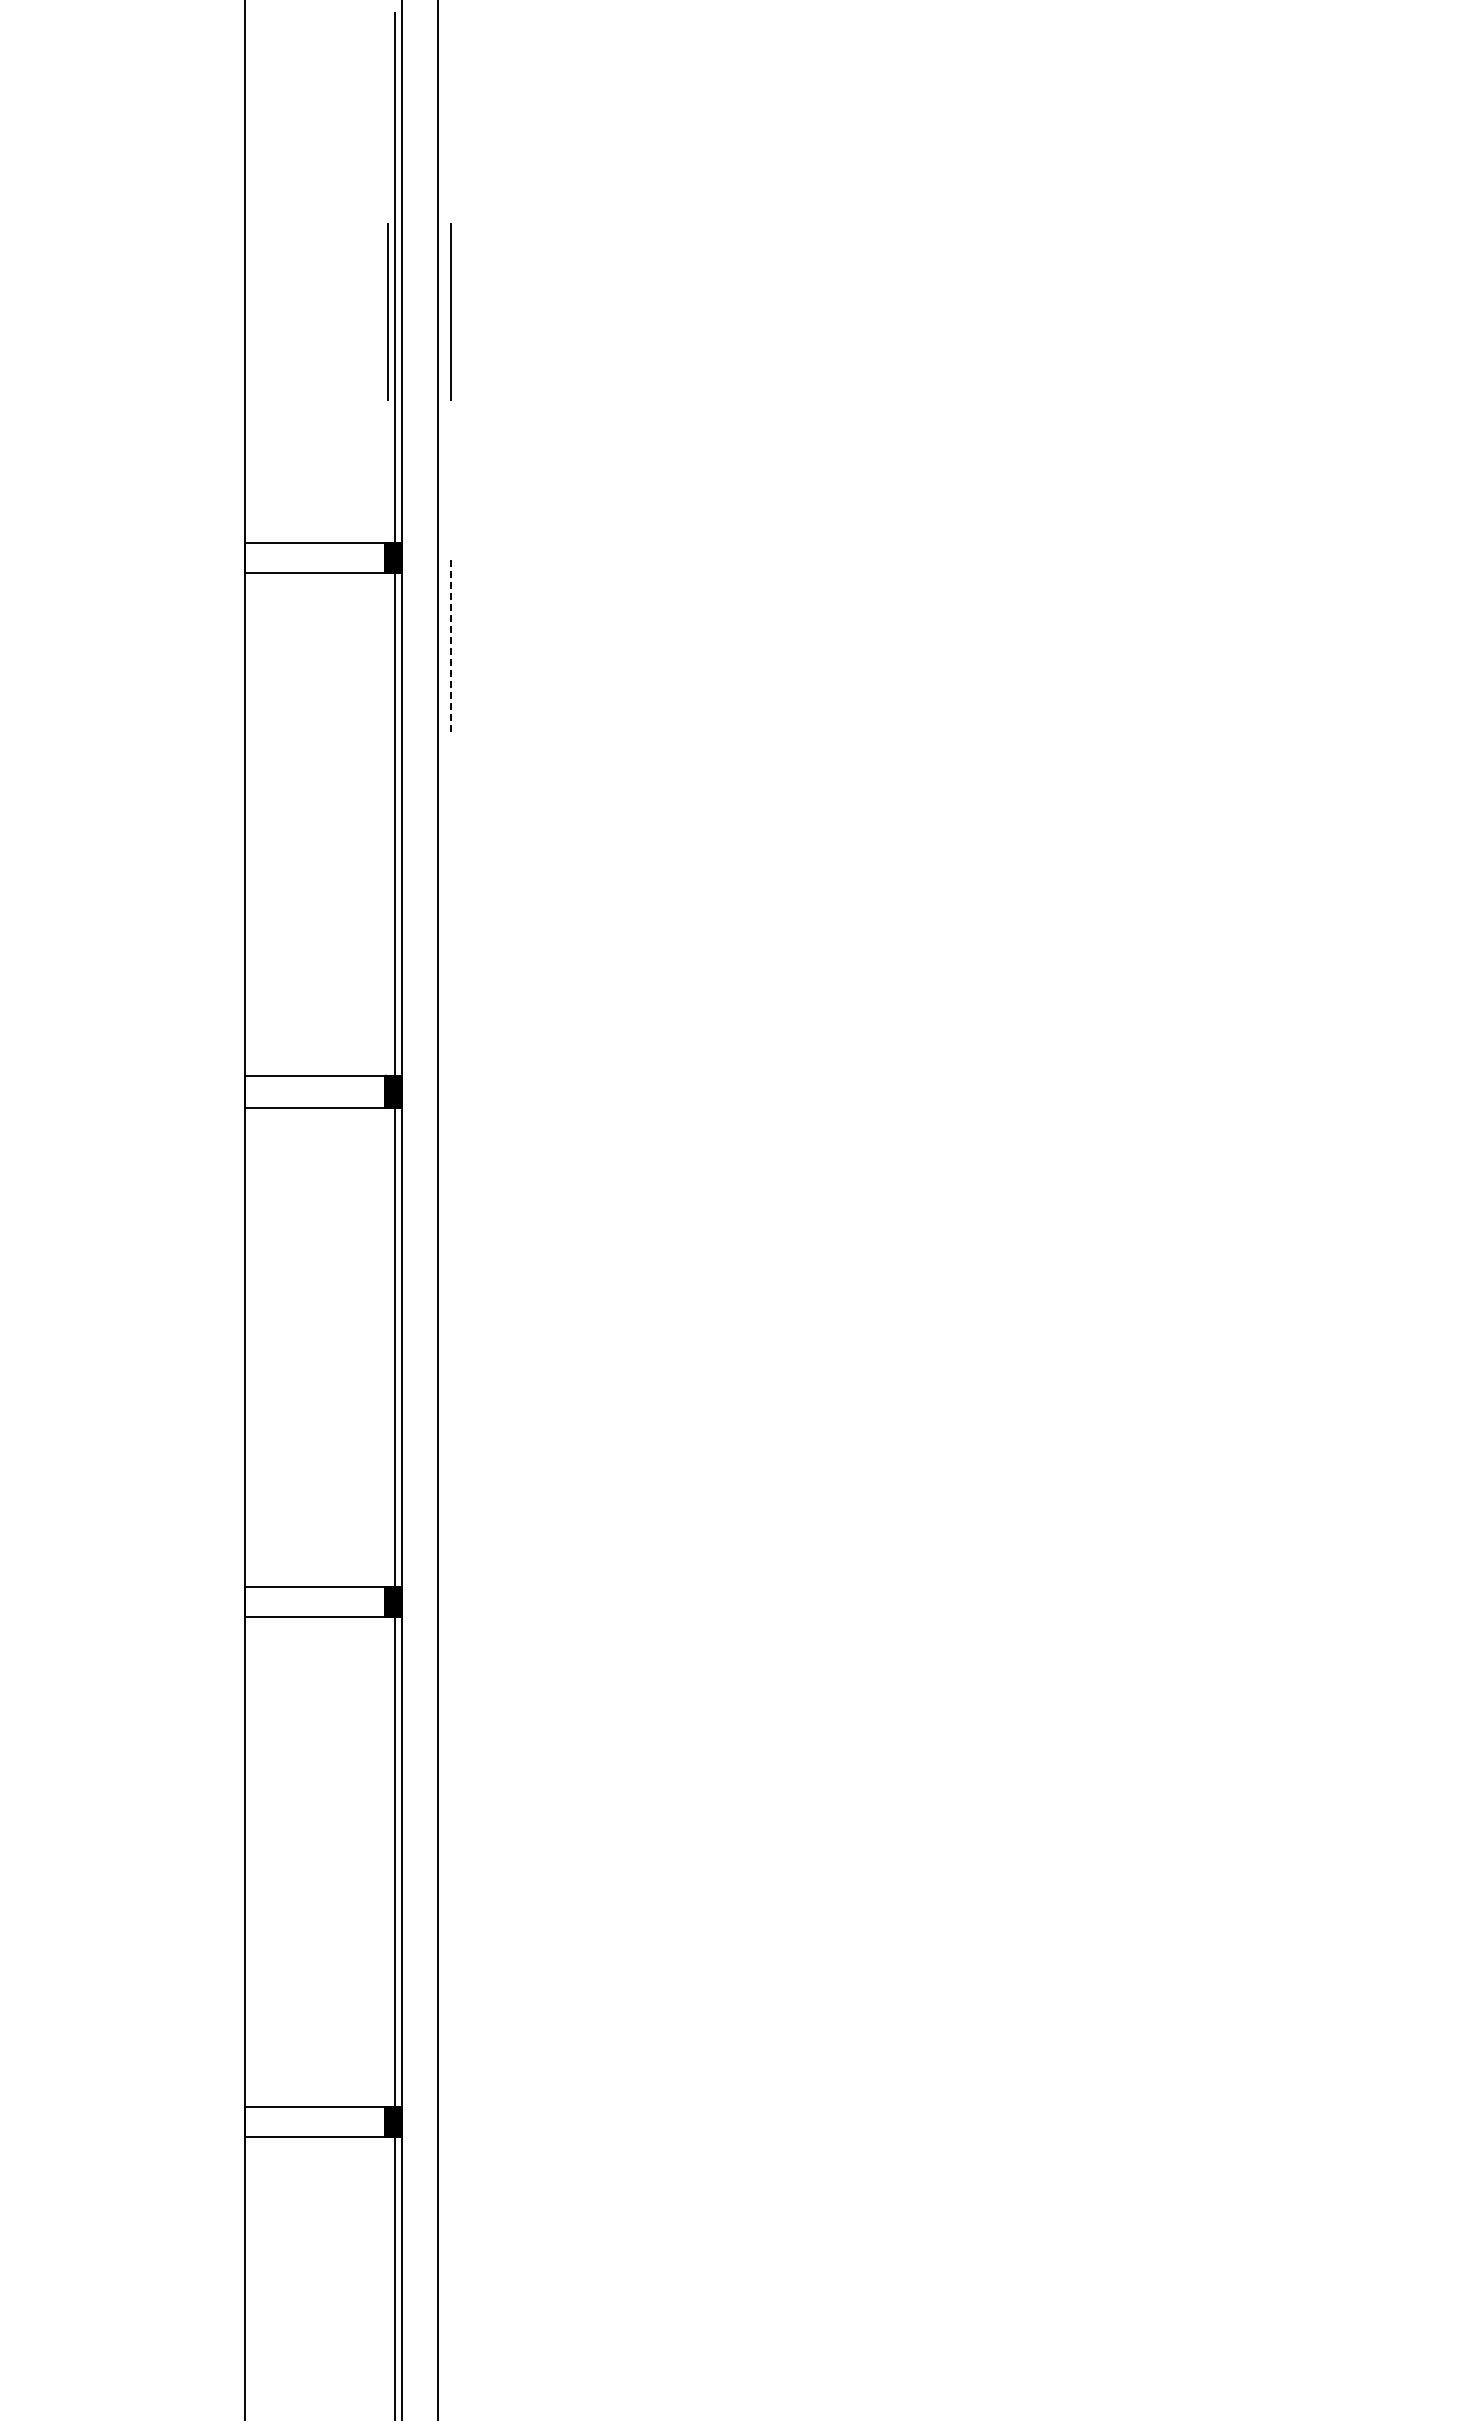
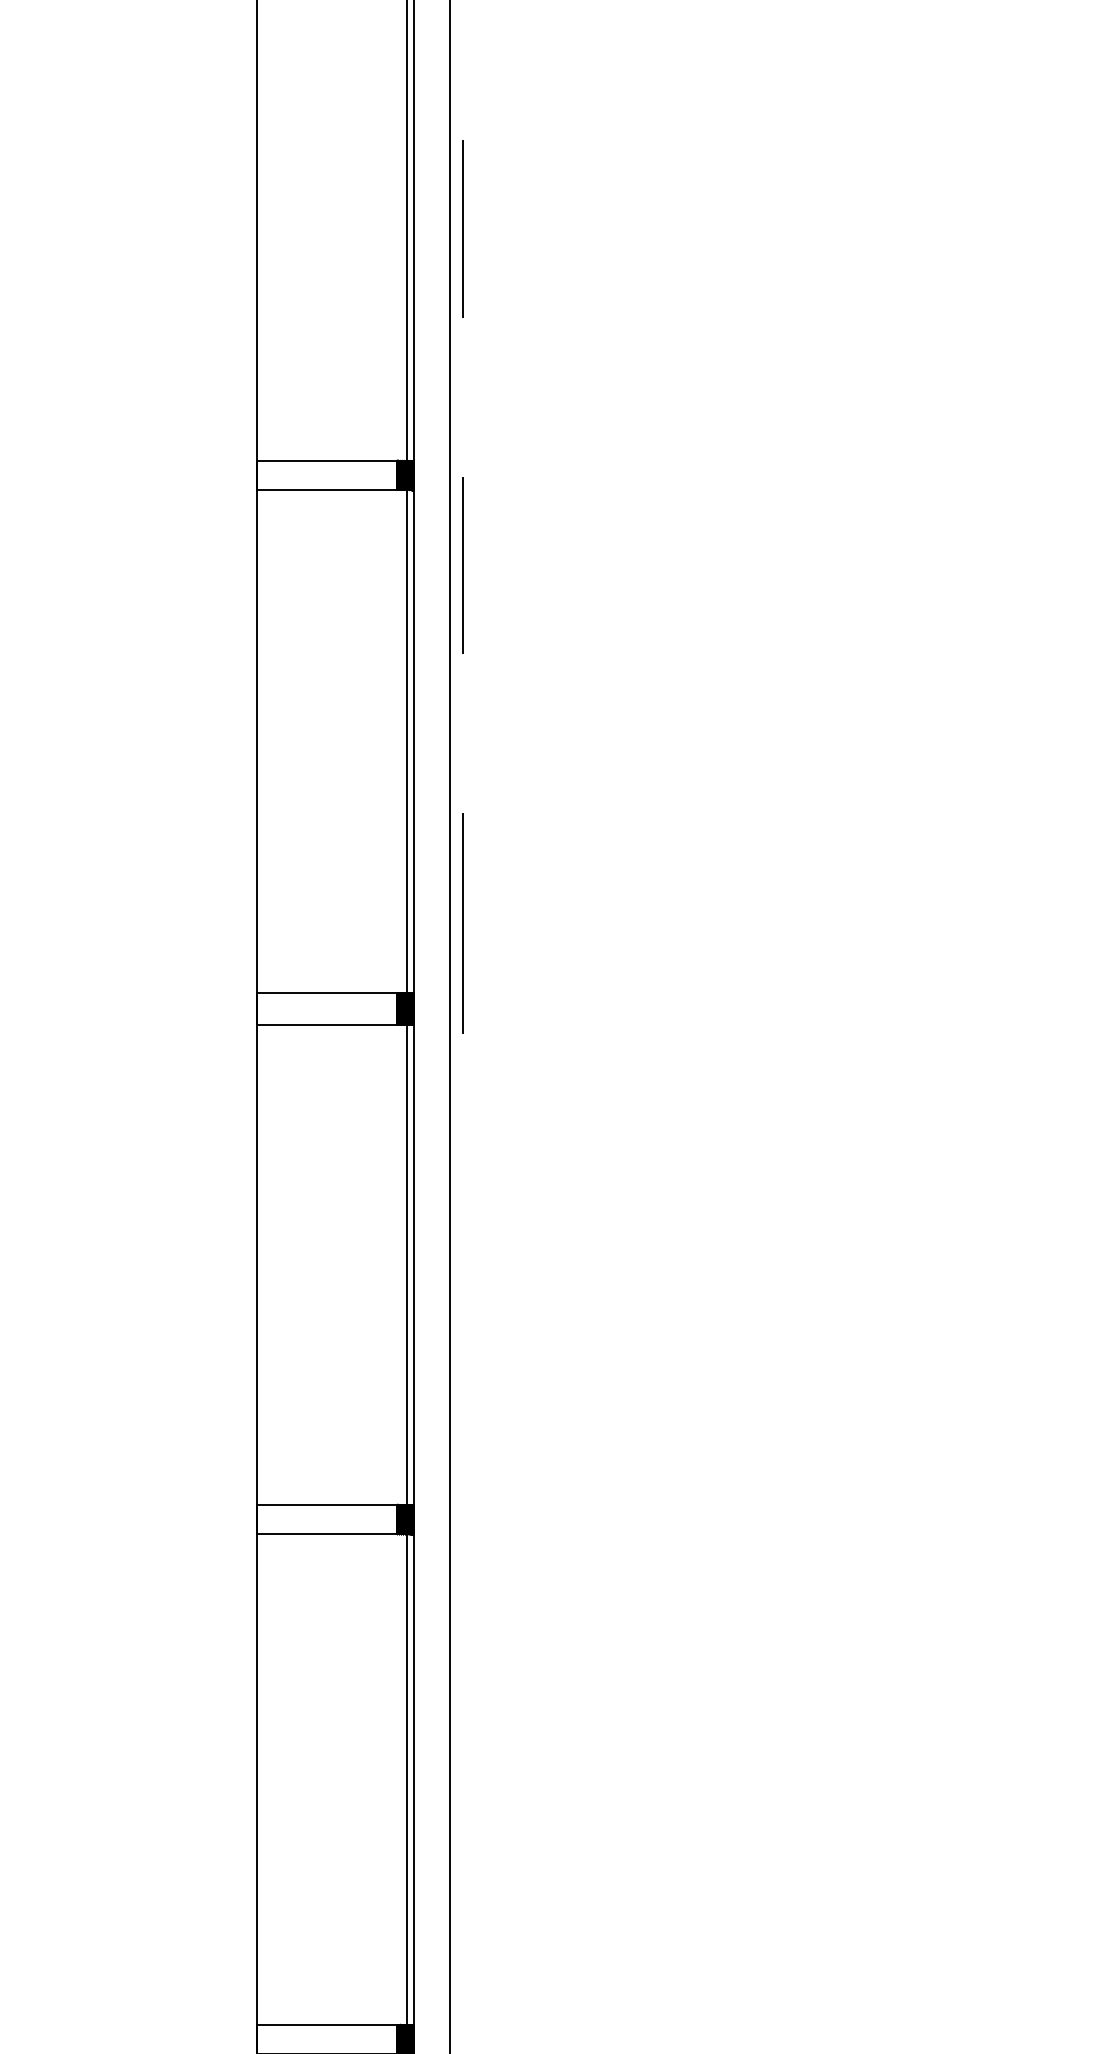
line: (387, 311) -> (399, 229), removed
line: (450, 648) -> (462, 566), dashed -> solid
line: (450, 1005) -> (462, 923), added

